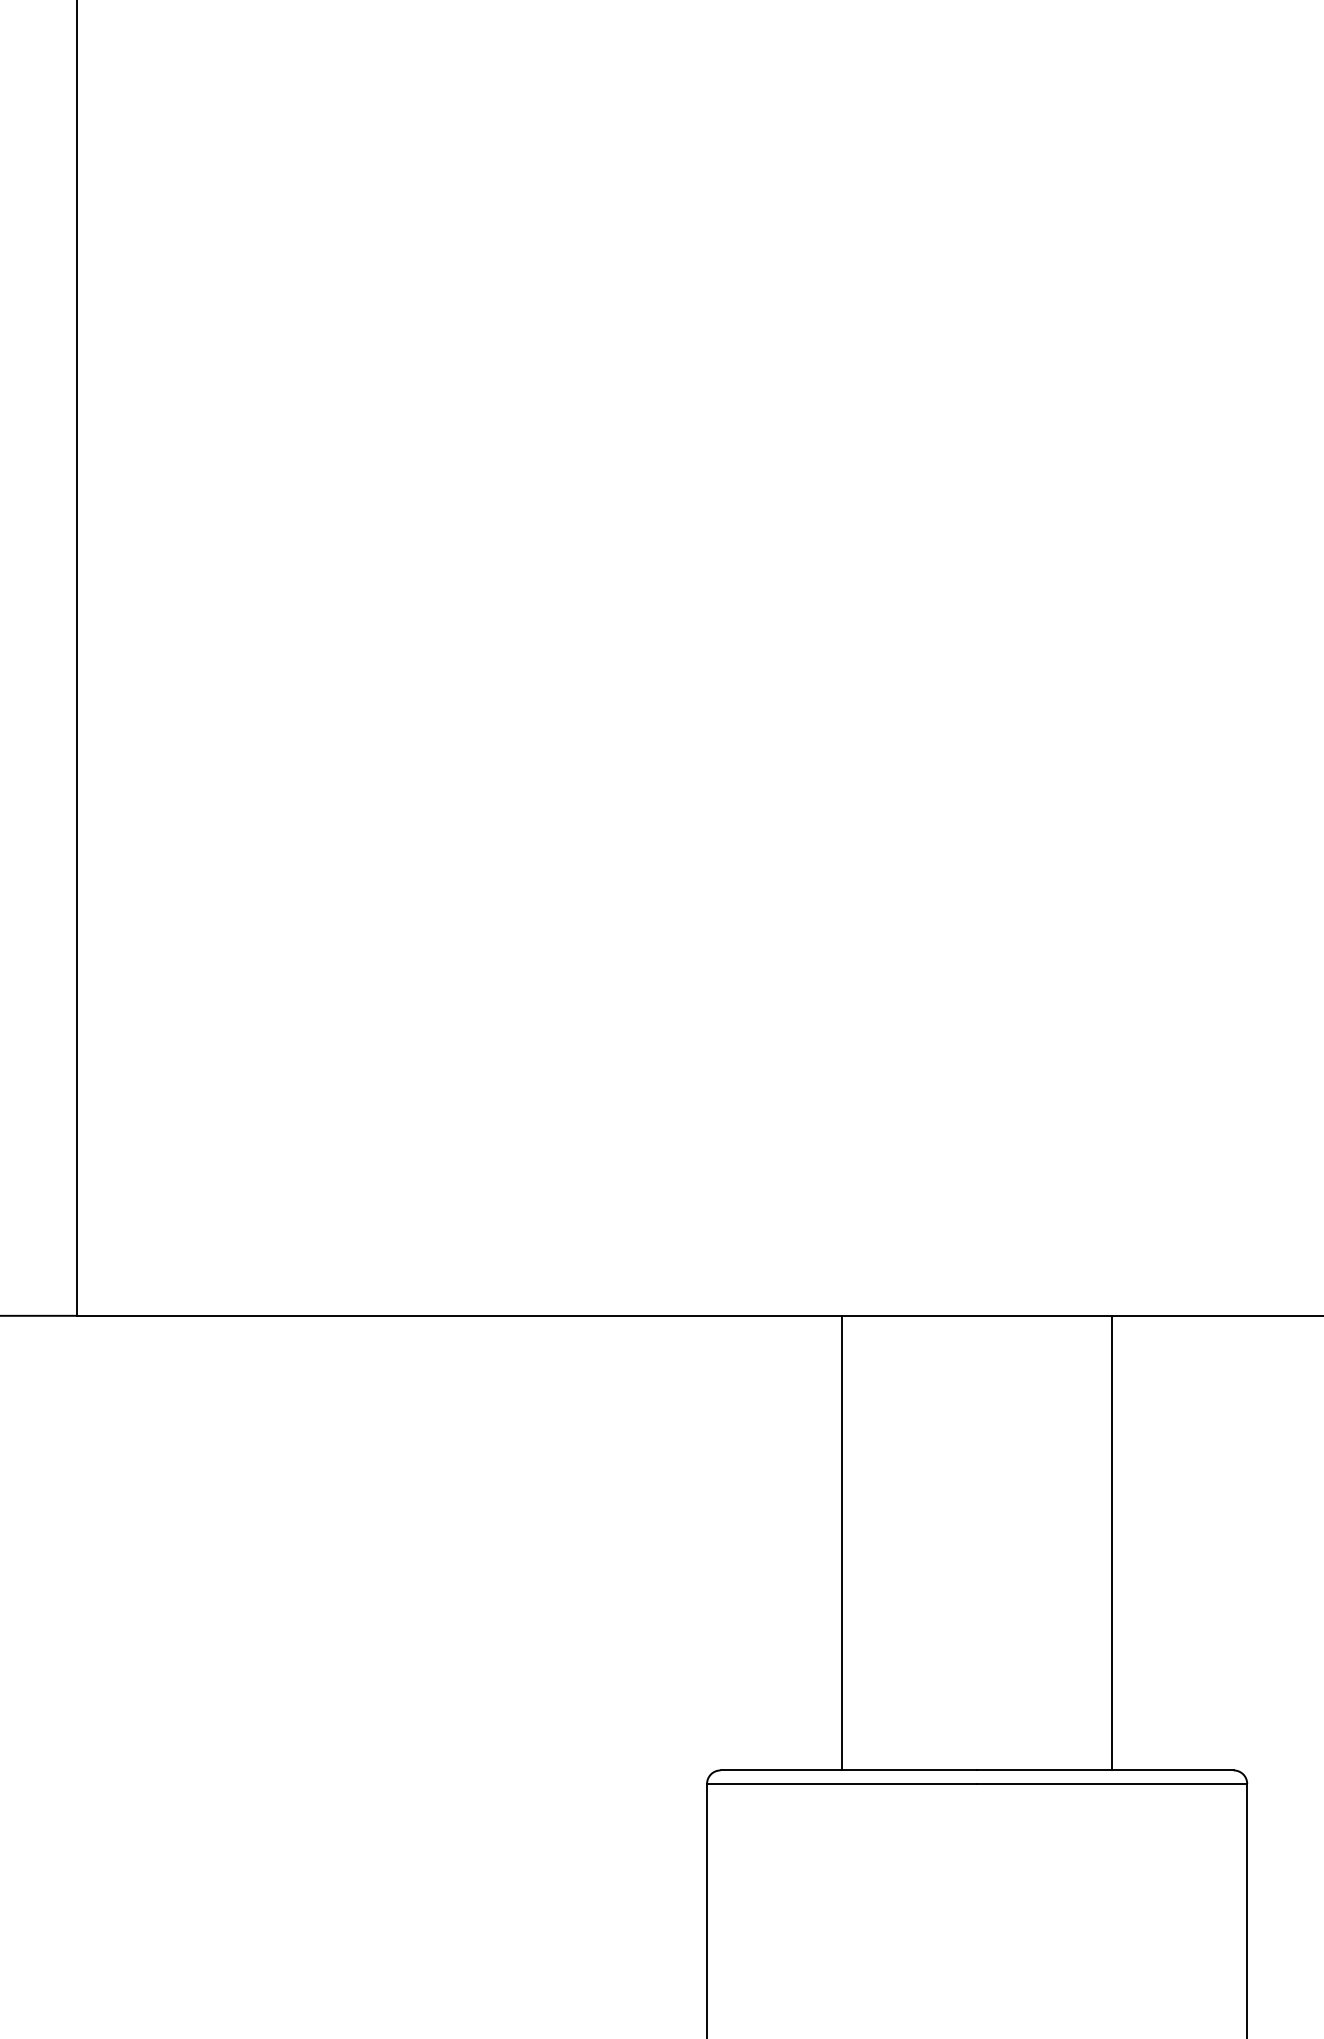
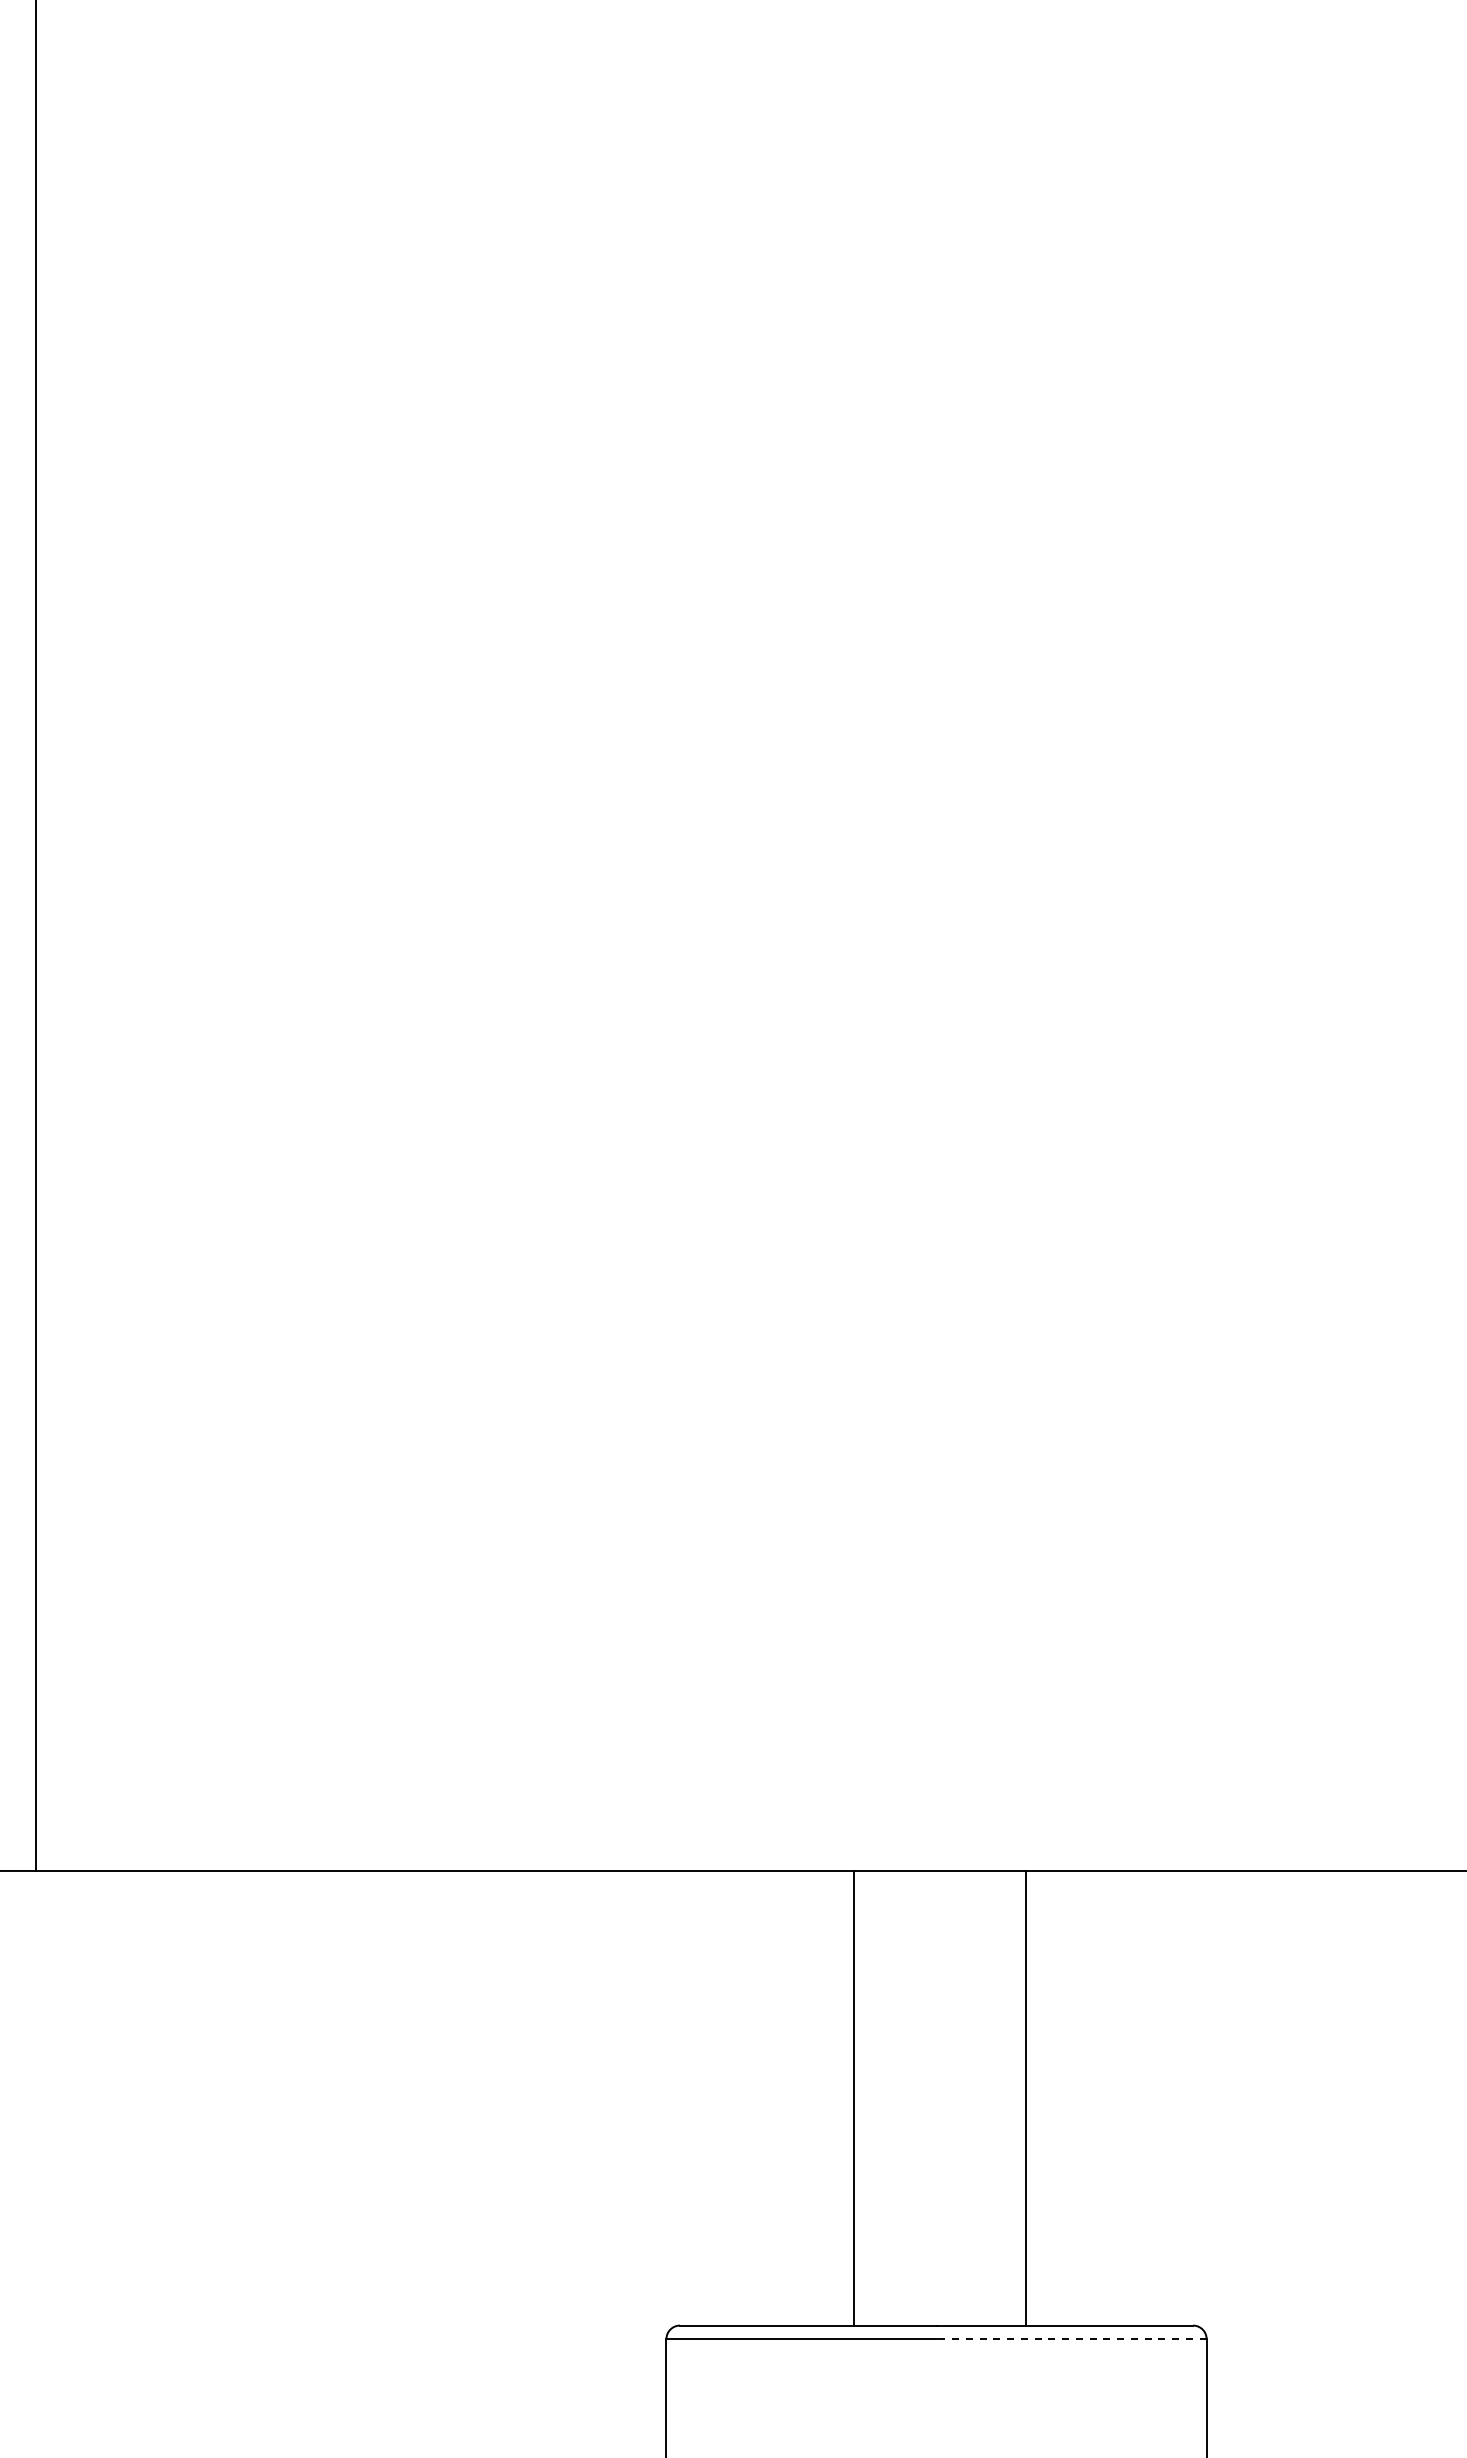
line: (842, 1542) -> (853, 2097), moved
line: (1112, 1542) -> (1025, 2097), moved
line: (1112, 1784) -> (1071, 2339), solid -> dashed

